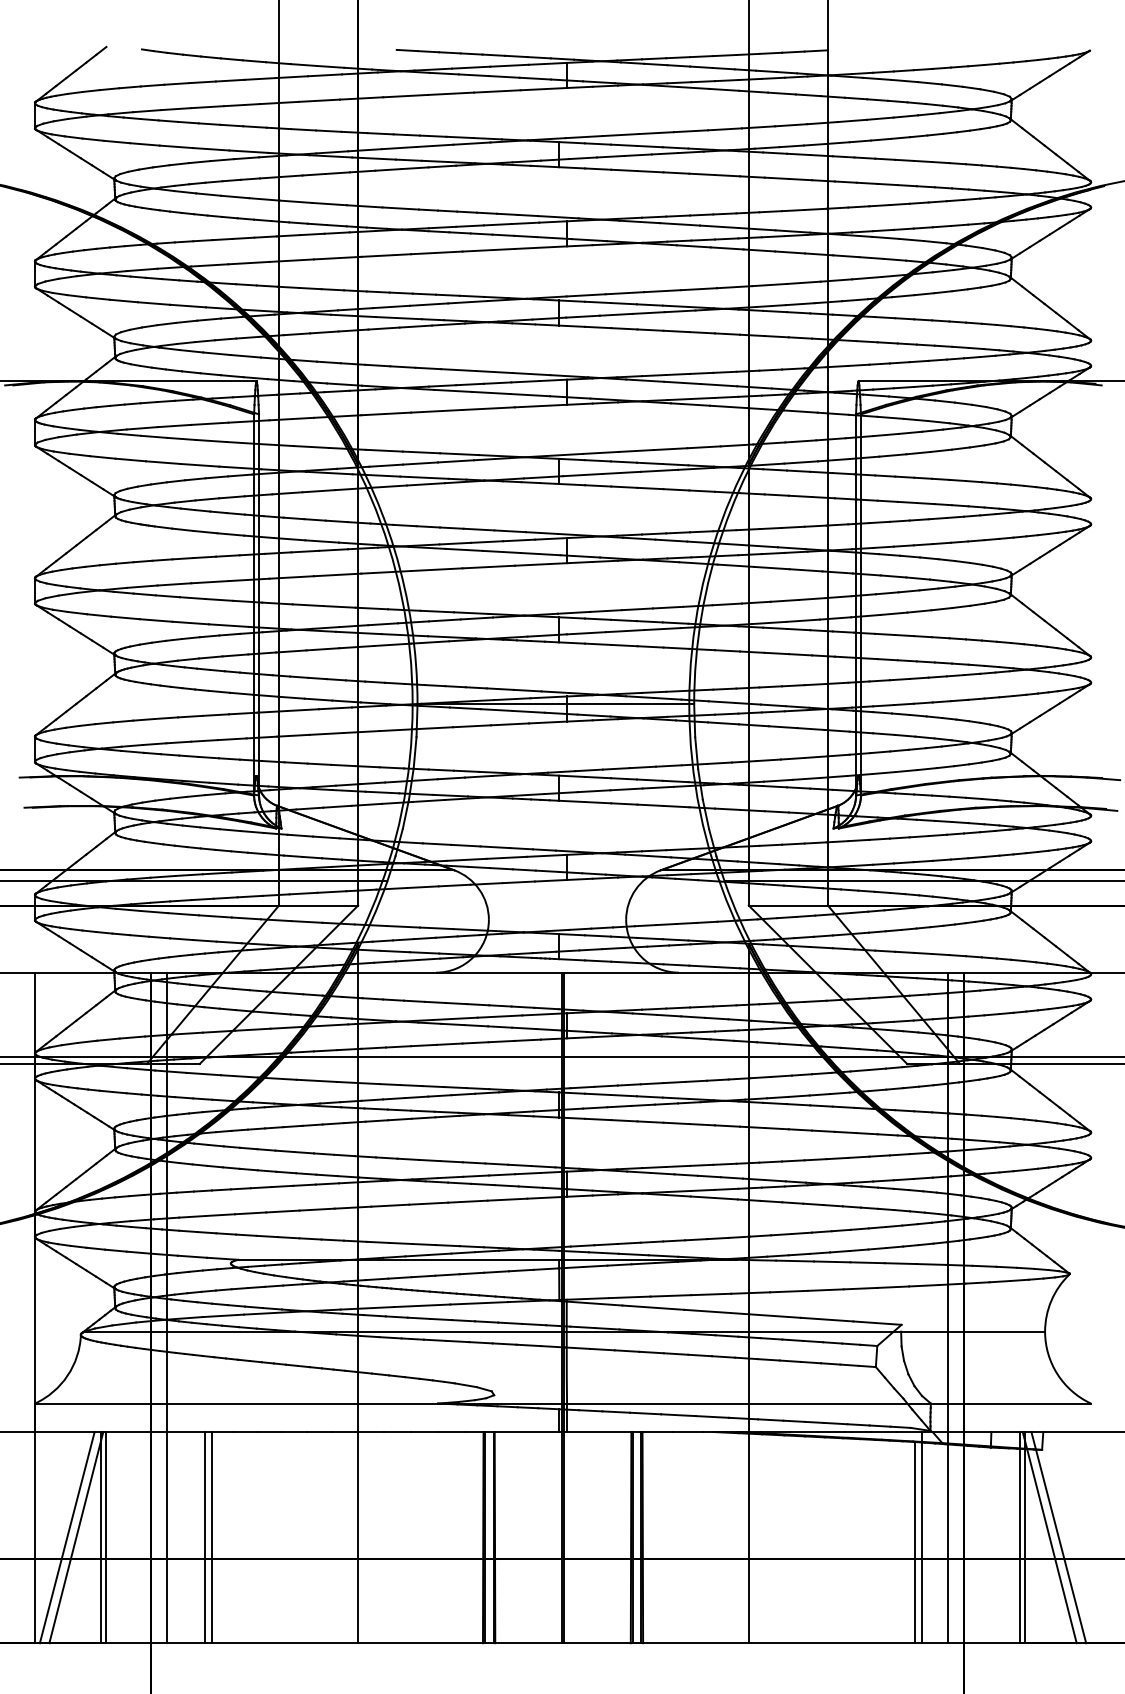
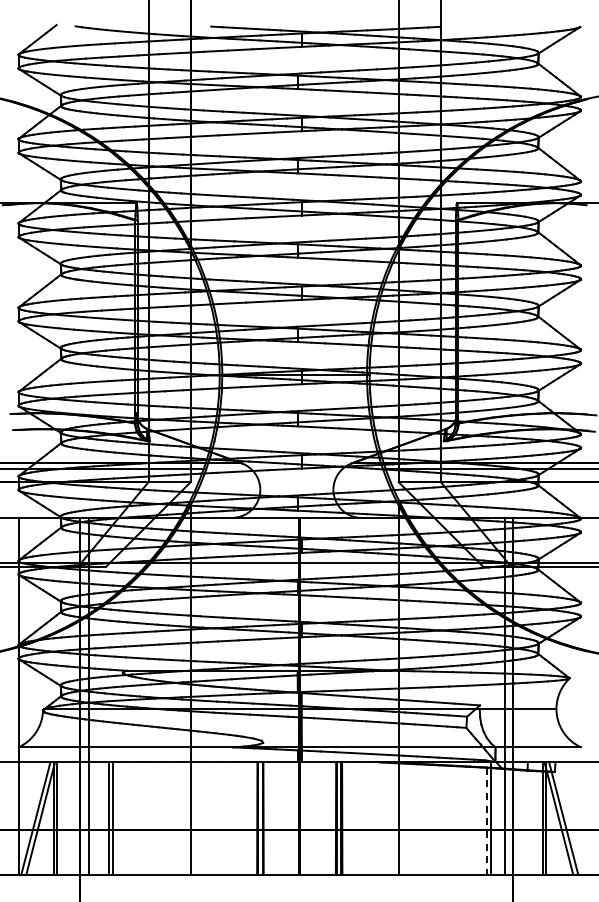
line: (913, 1542) -> (486, 821), solid -> dashed

